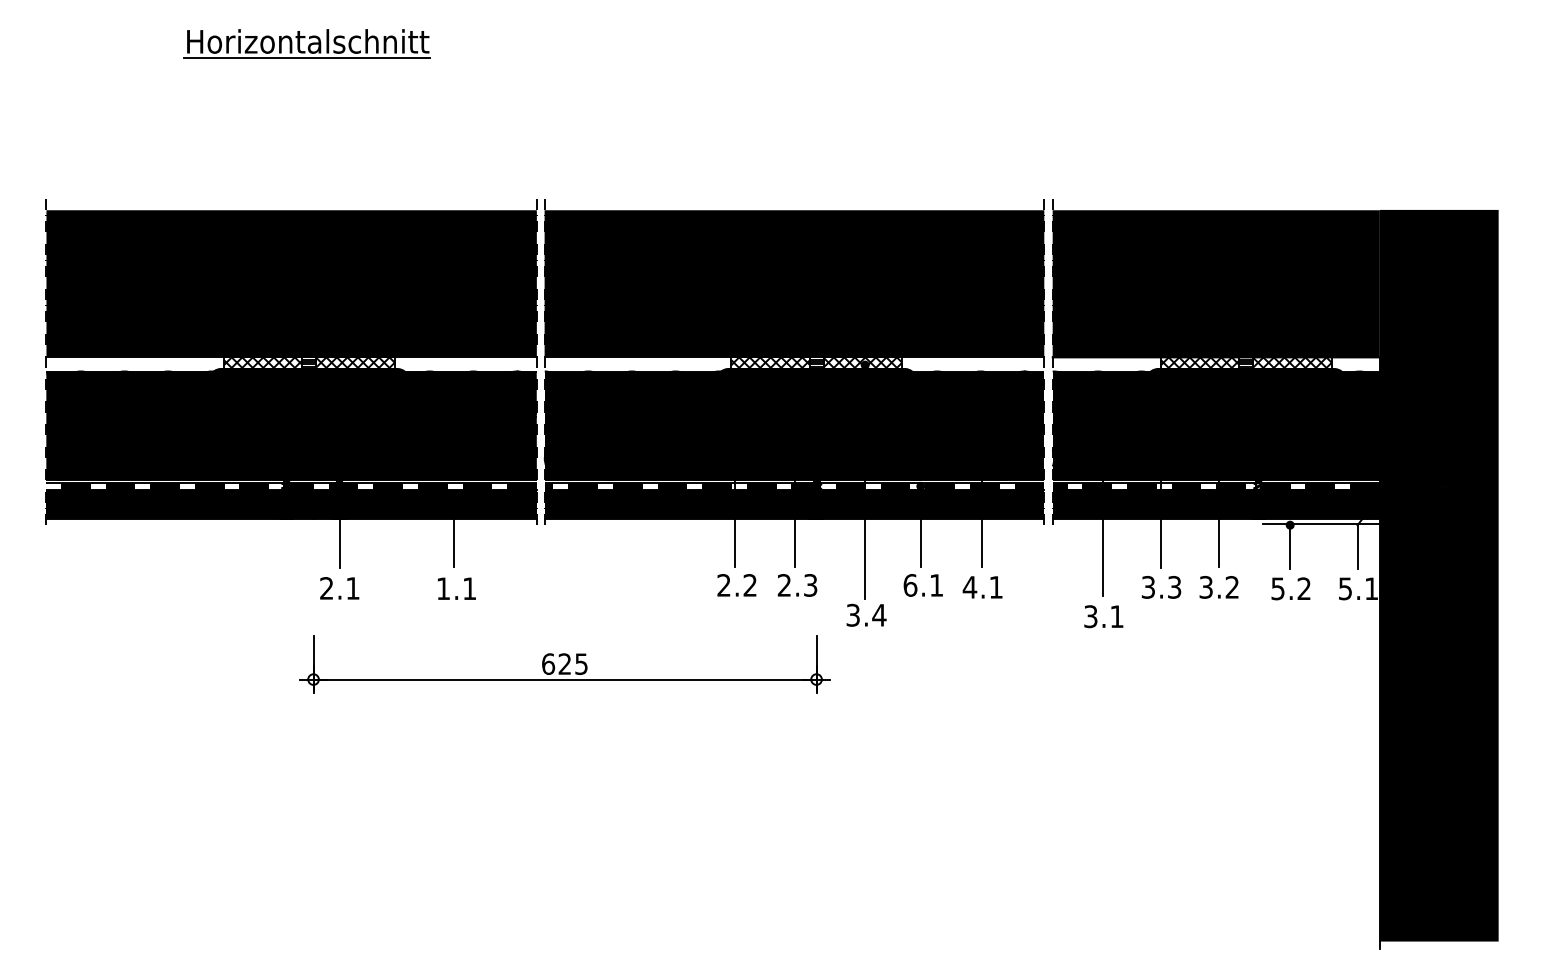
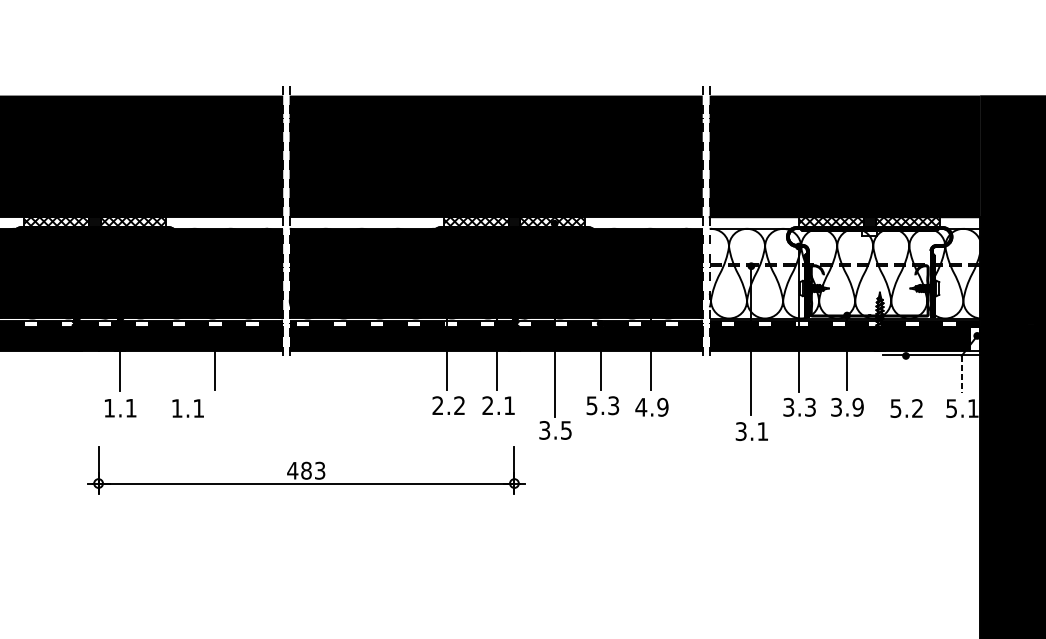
fill: (1215, 425) -> (844, 273), removed
fill: (1373, 504) -> (974, 338), removed
line: (1290, 547) -> (906, 374), removed
line: (1357, 547) -> (961, 374), solid -> dashed
text: (810, 585) -> (509, 405), 2.3 -> 2.1
text: (923, 585) -> (602, 405), 6.1 -> 5.3
text: (995, 587) -> (662, 407), 4.1 -> 4.9
text: (1232, 587) -> (858, 407), 3.2 -> 3.9
text: (326, 588) -> (109, 408), 2.1 -> 1.1
text: (456, 588) -> (187, 408), moved
text: (879, 615) -> (566, 430), 3.4 -> 3.5
text: (564, 663) -> (306, 470), 625 -> 483

